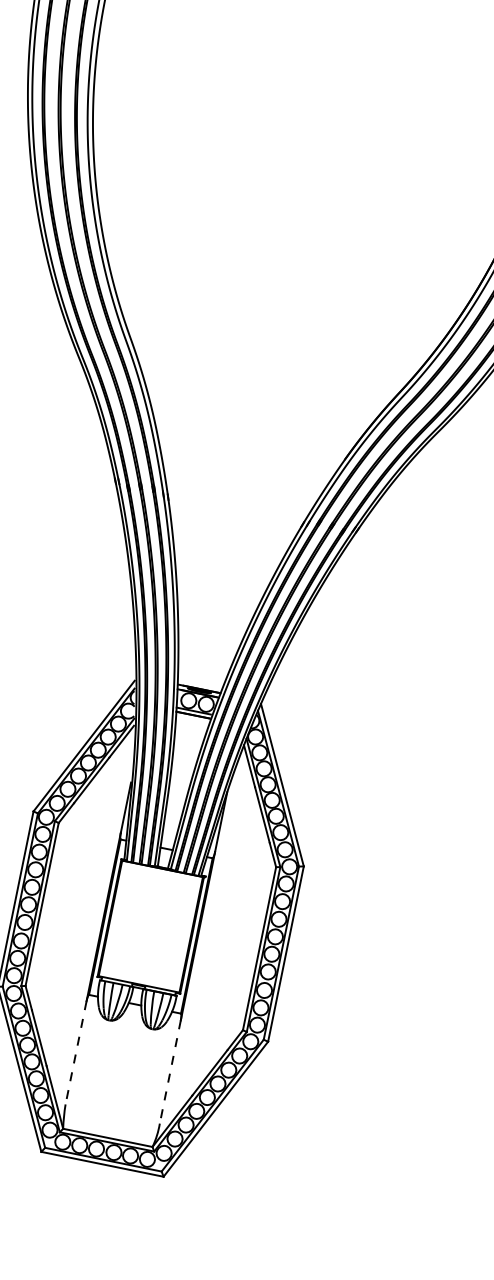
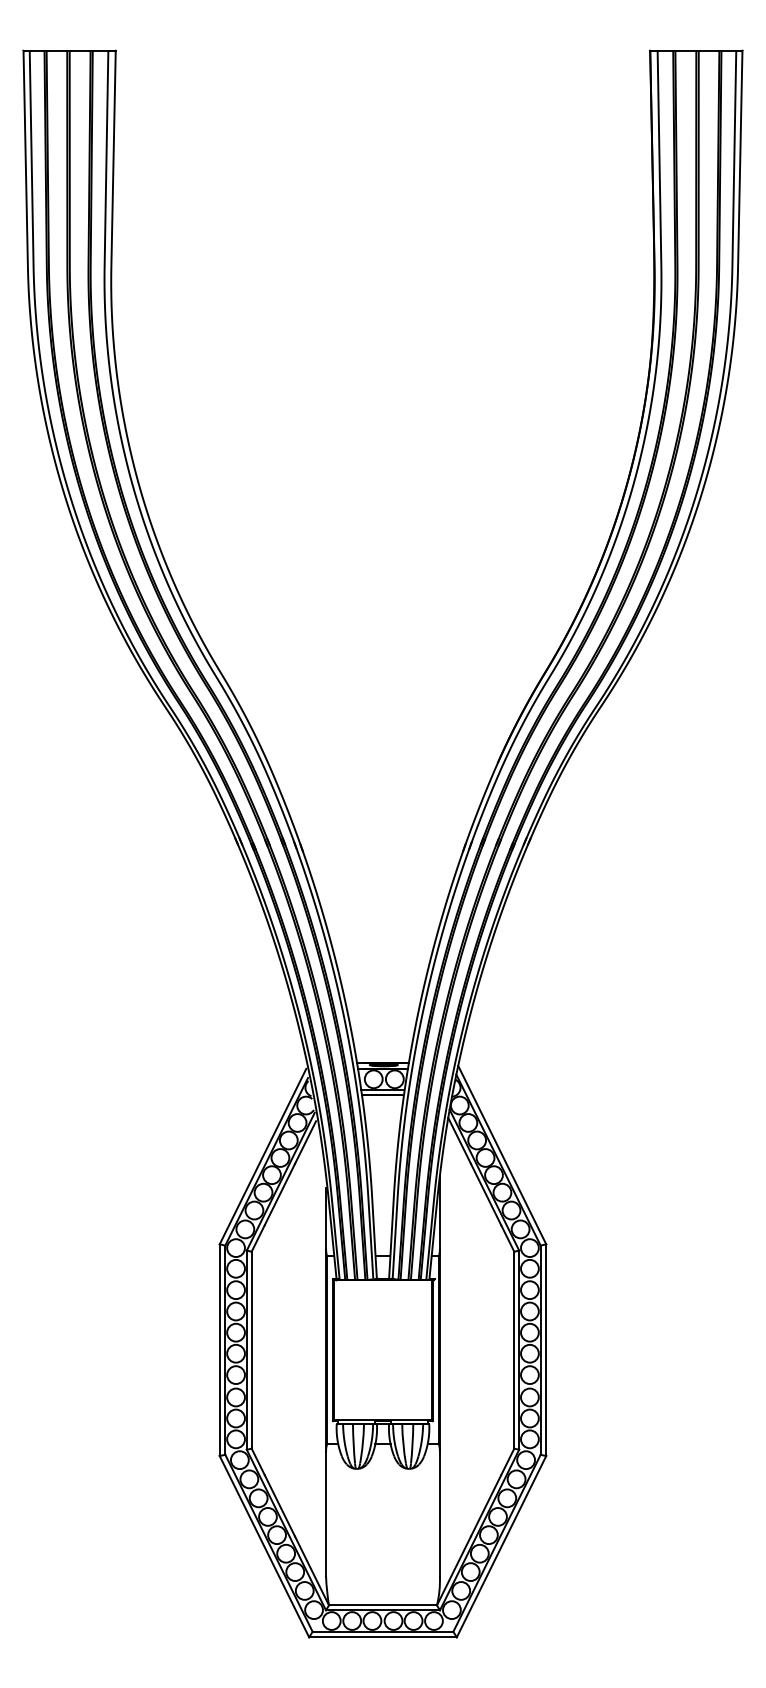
line: (76, 1053) -> (326, 1514), dashed -> solid
line: (169, 1072) -> (439, 1514), dashed -> solid

